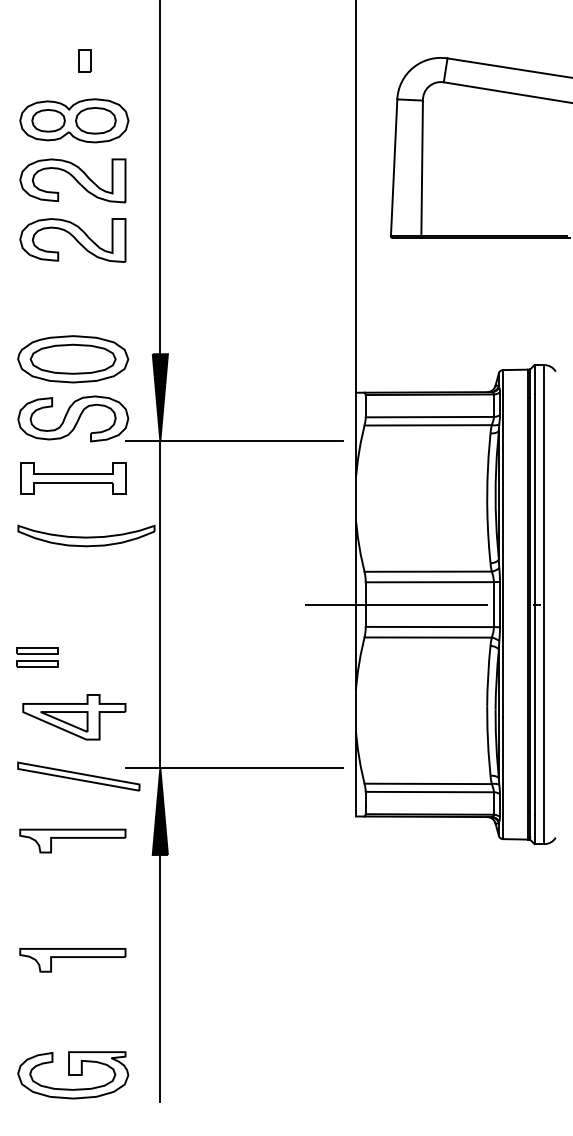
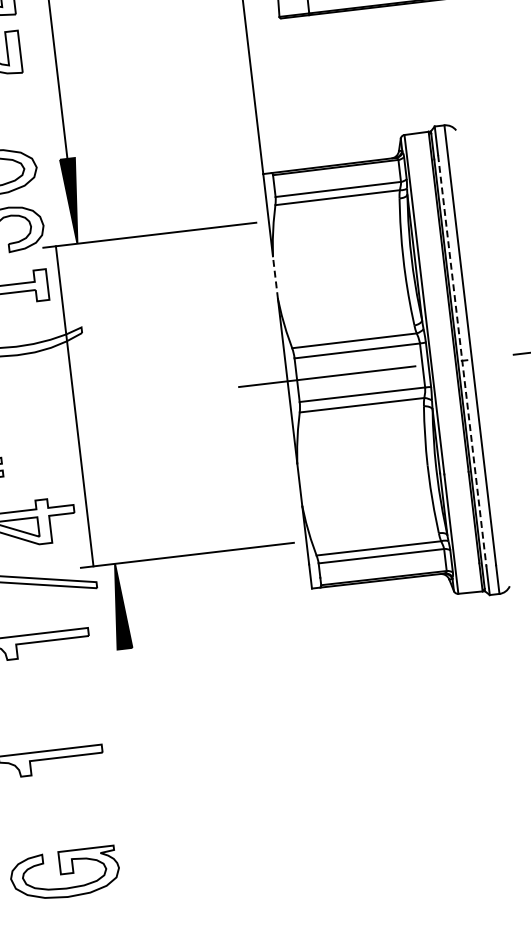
line: (356, 498) -> (275, 277), solid -> dashed
line: (160, 604) -> (74, 406), moved
line: (534, 605) -> (462, 361), solid -> dashed
line: (160, 977) -> (139, 768), removed

